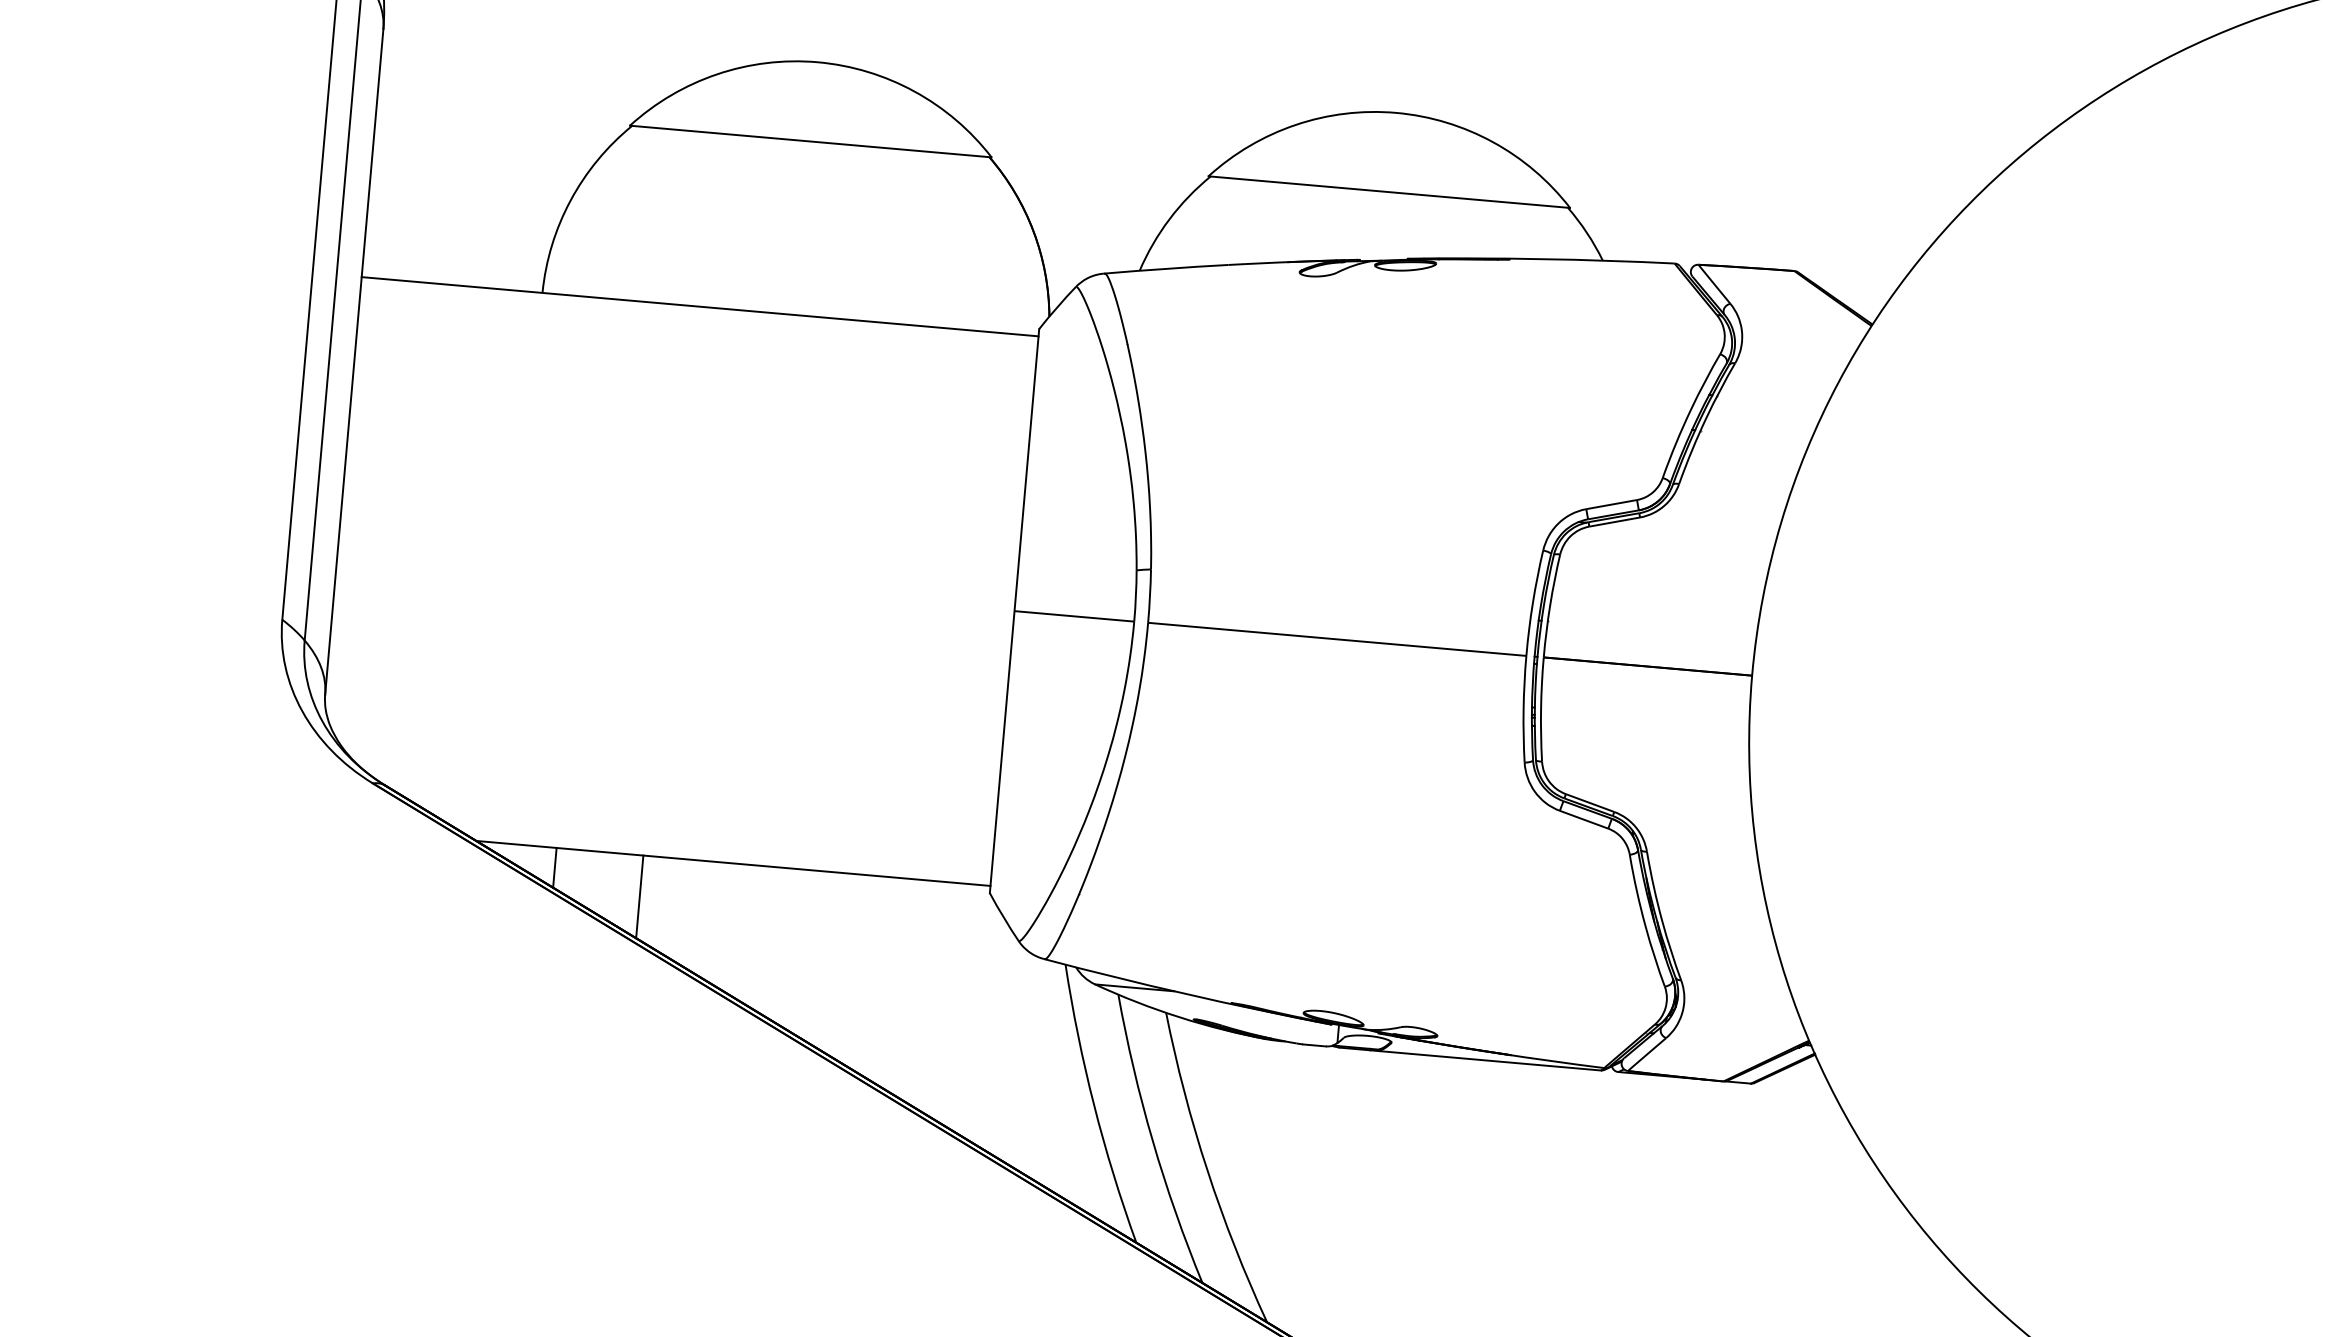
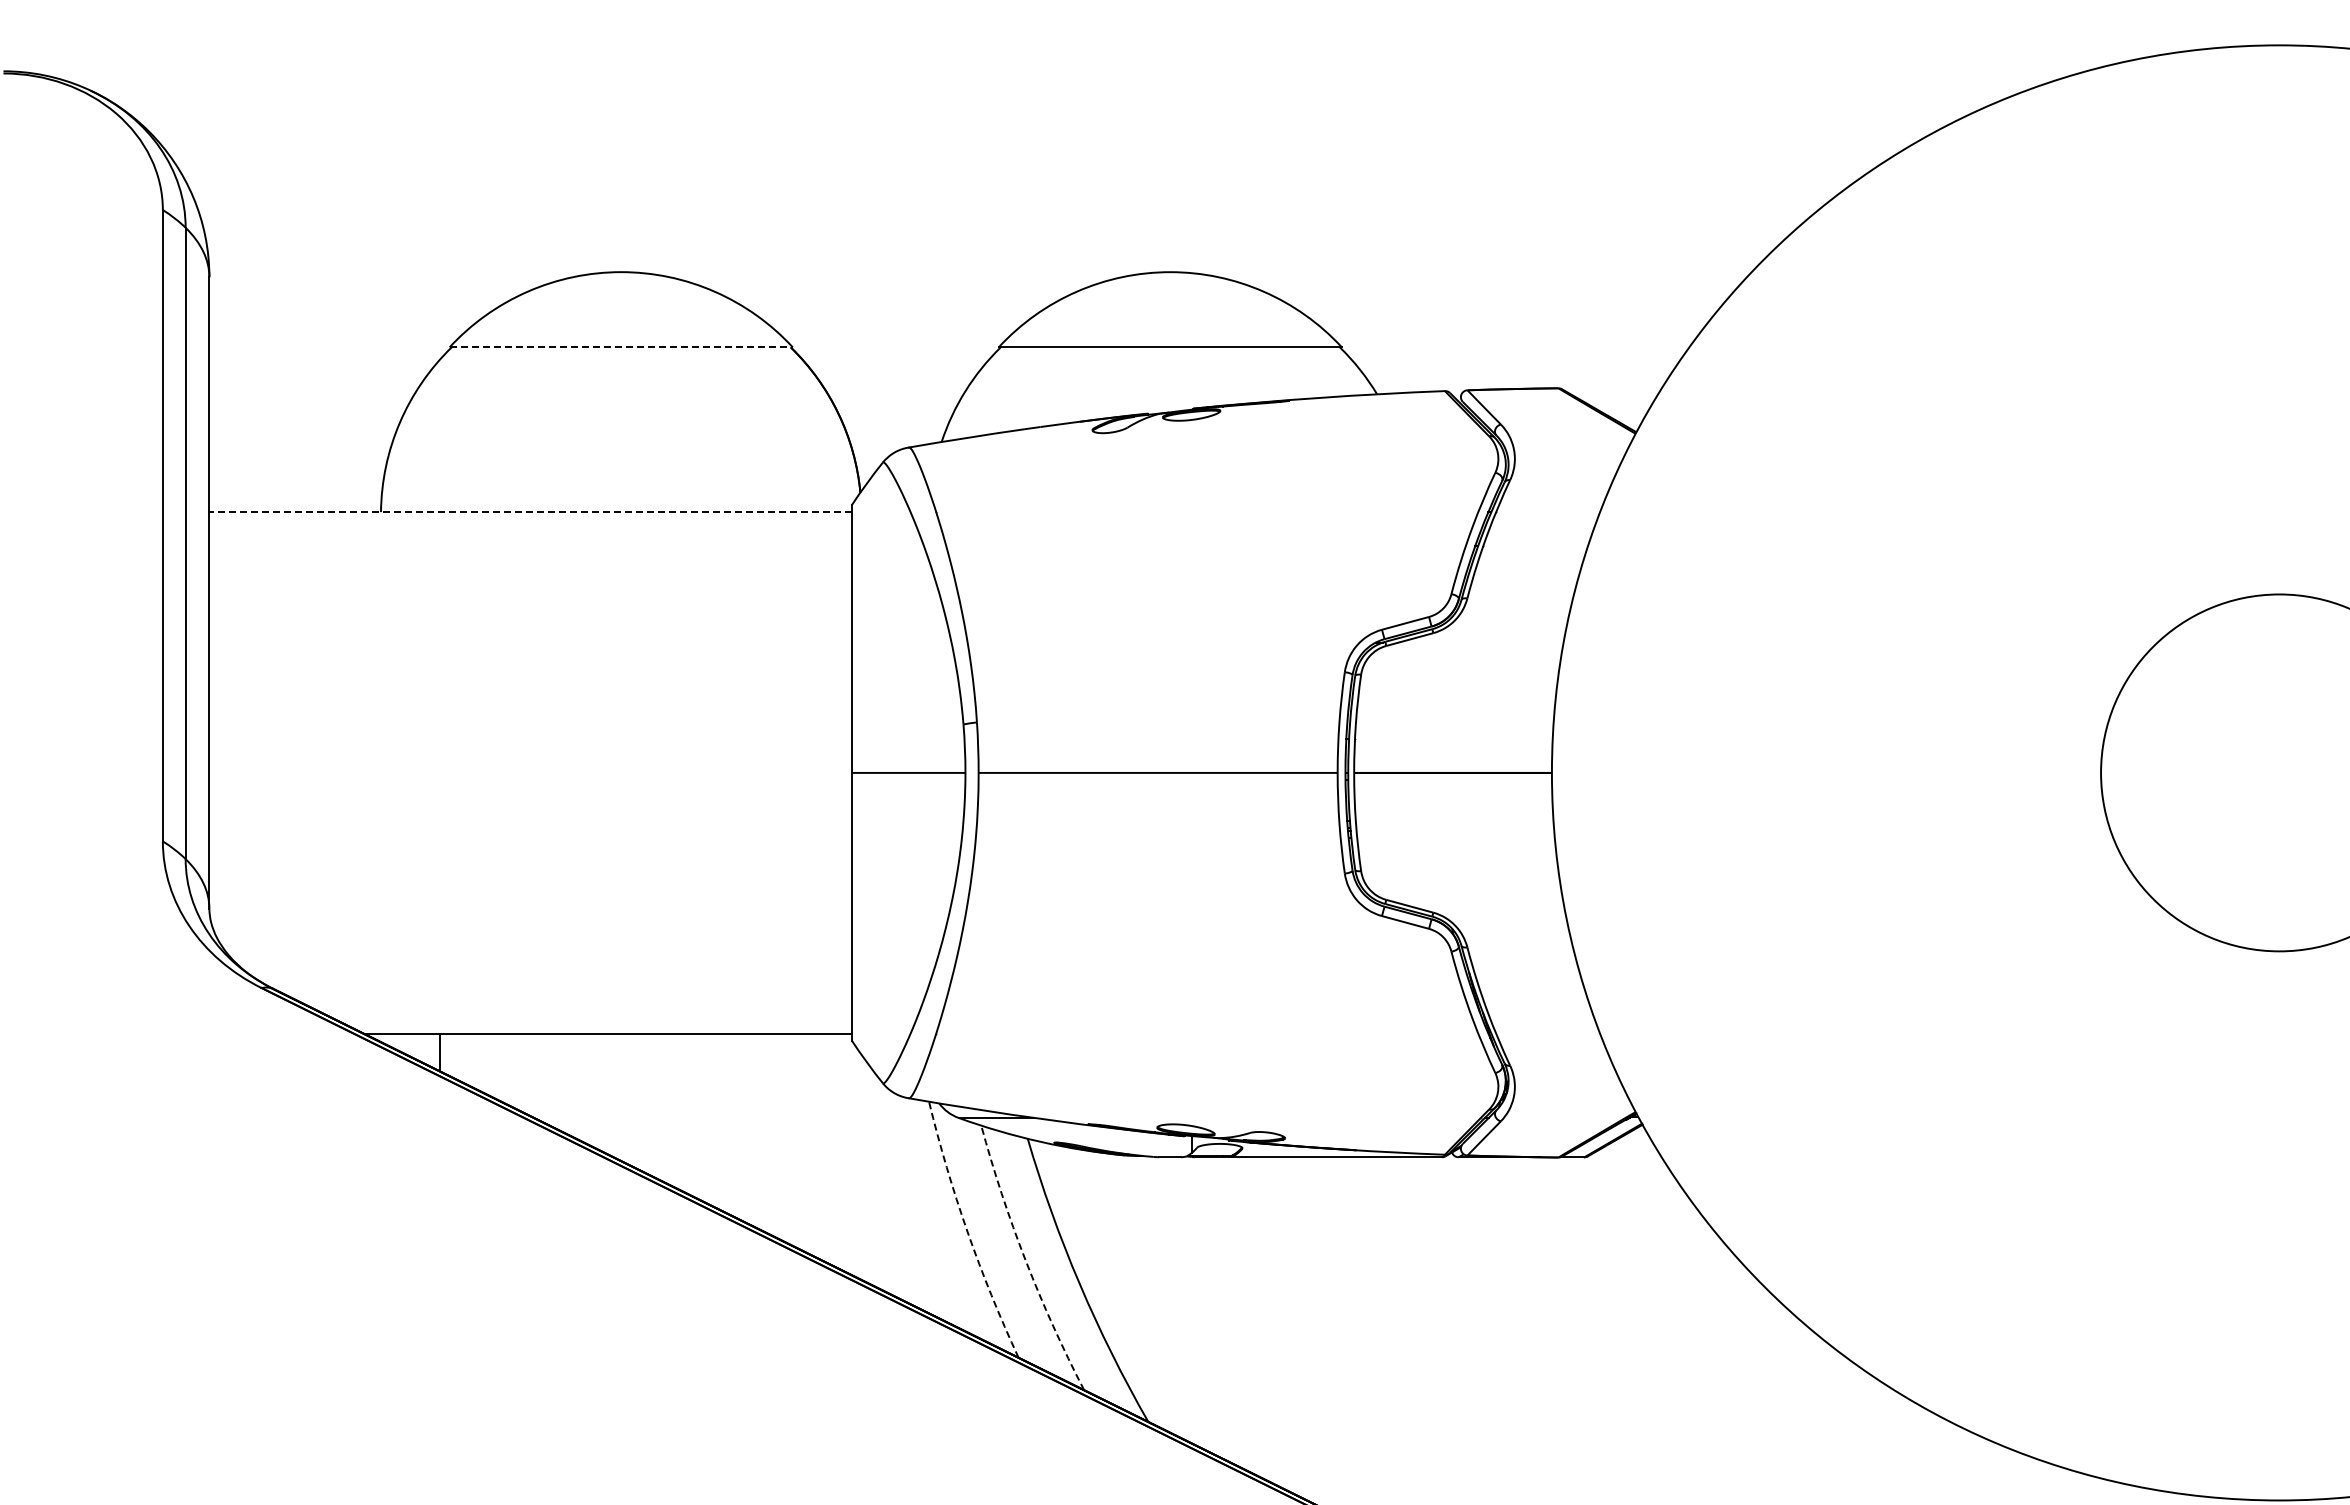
line: (811, 141) -> (621, 347), solid -> dashed
line: (699, 307) -> (530, 512), solid -> dashed
line: (639, 896) -> (522, 1072), removed
arc: (1094, 1104) -> (967, 1231), solid -> dashed
arc: (1152, 1140) -> (1025, 1260), solid -> dashed

